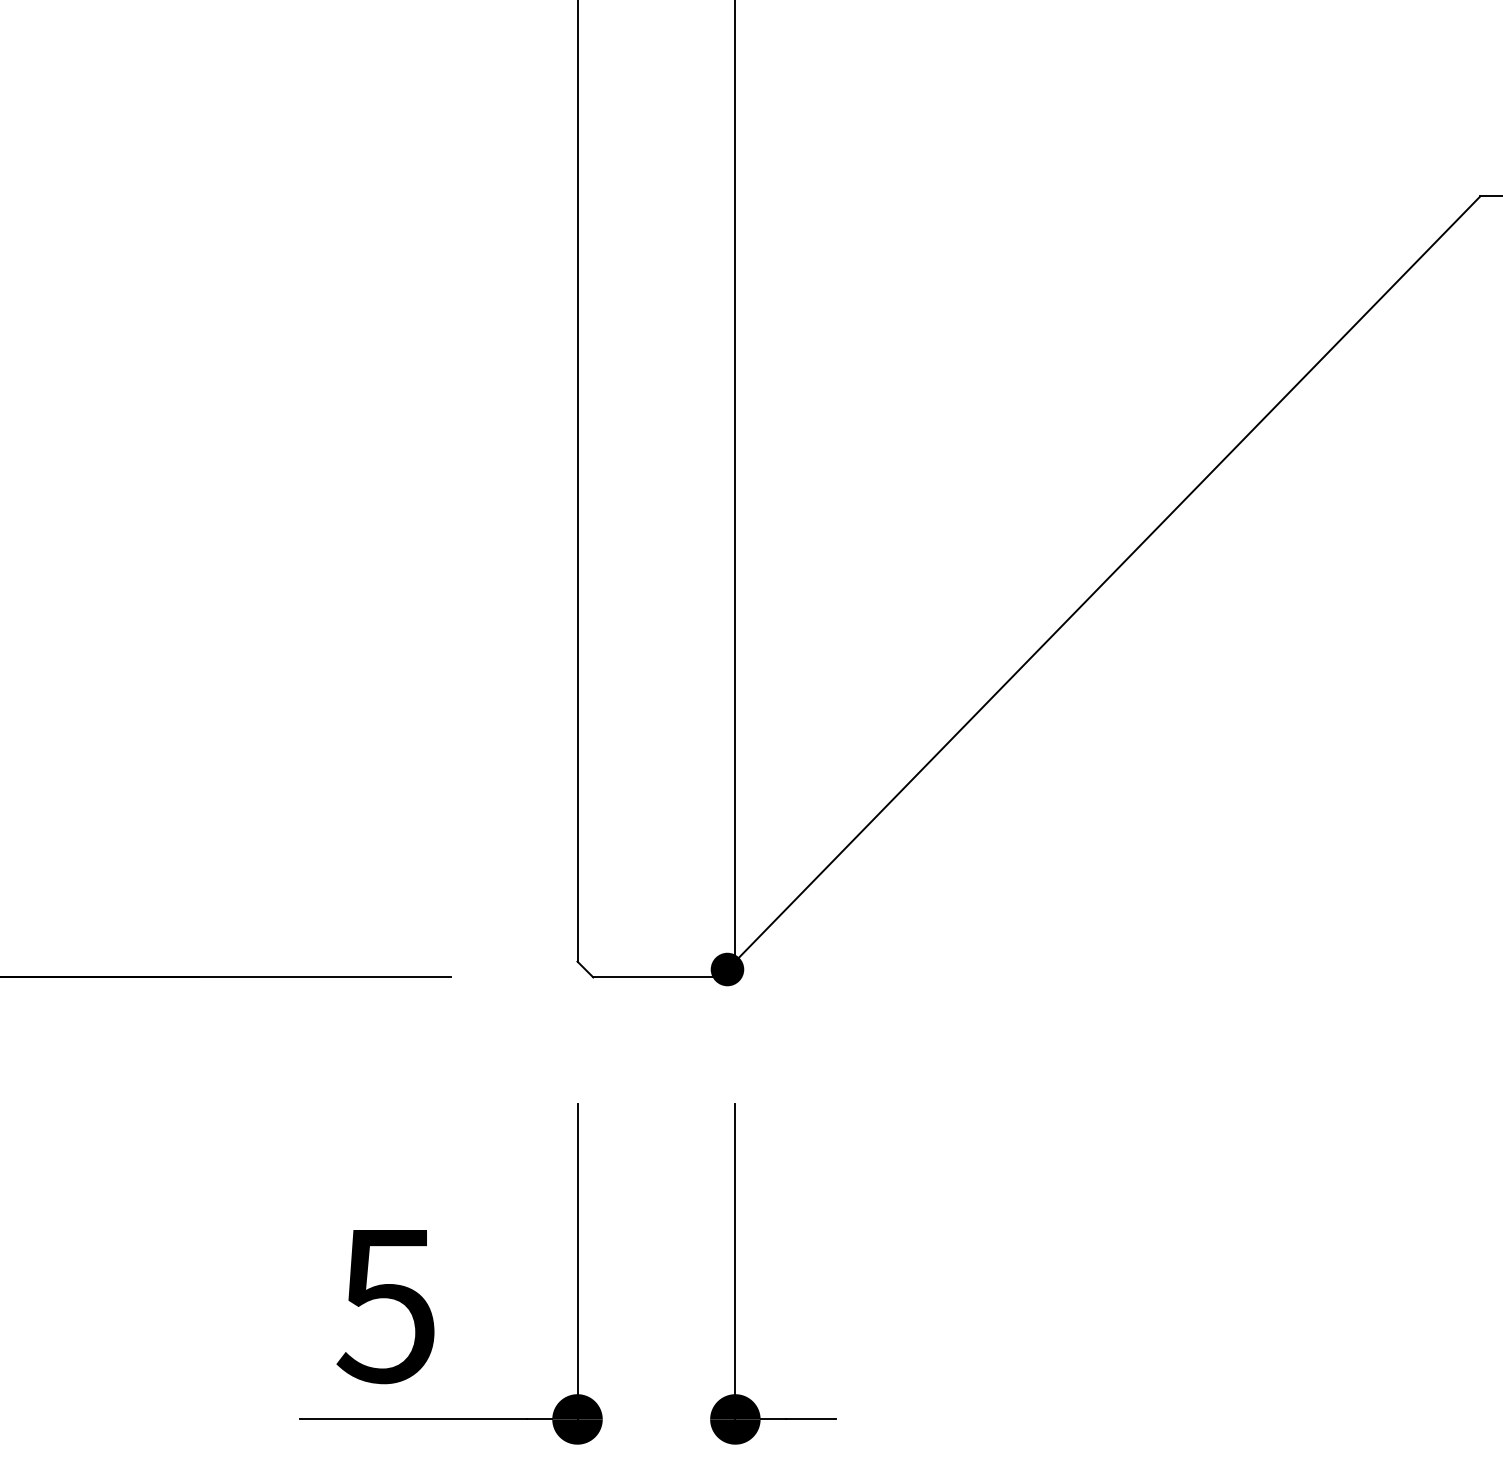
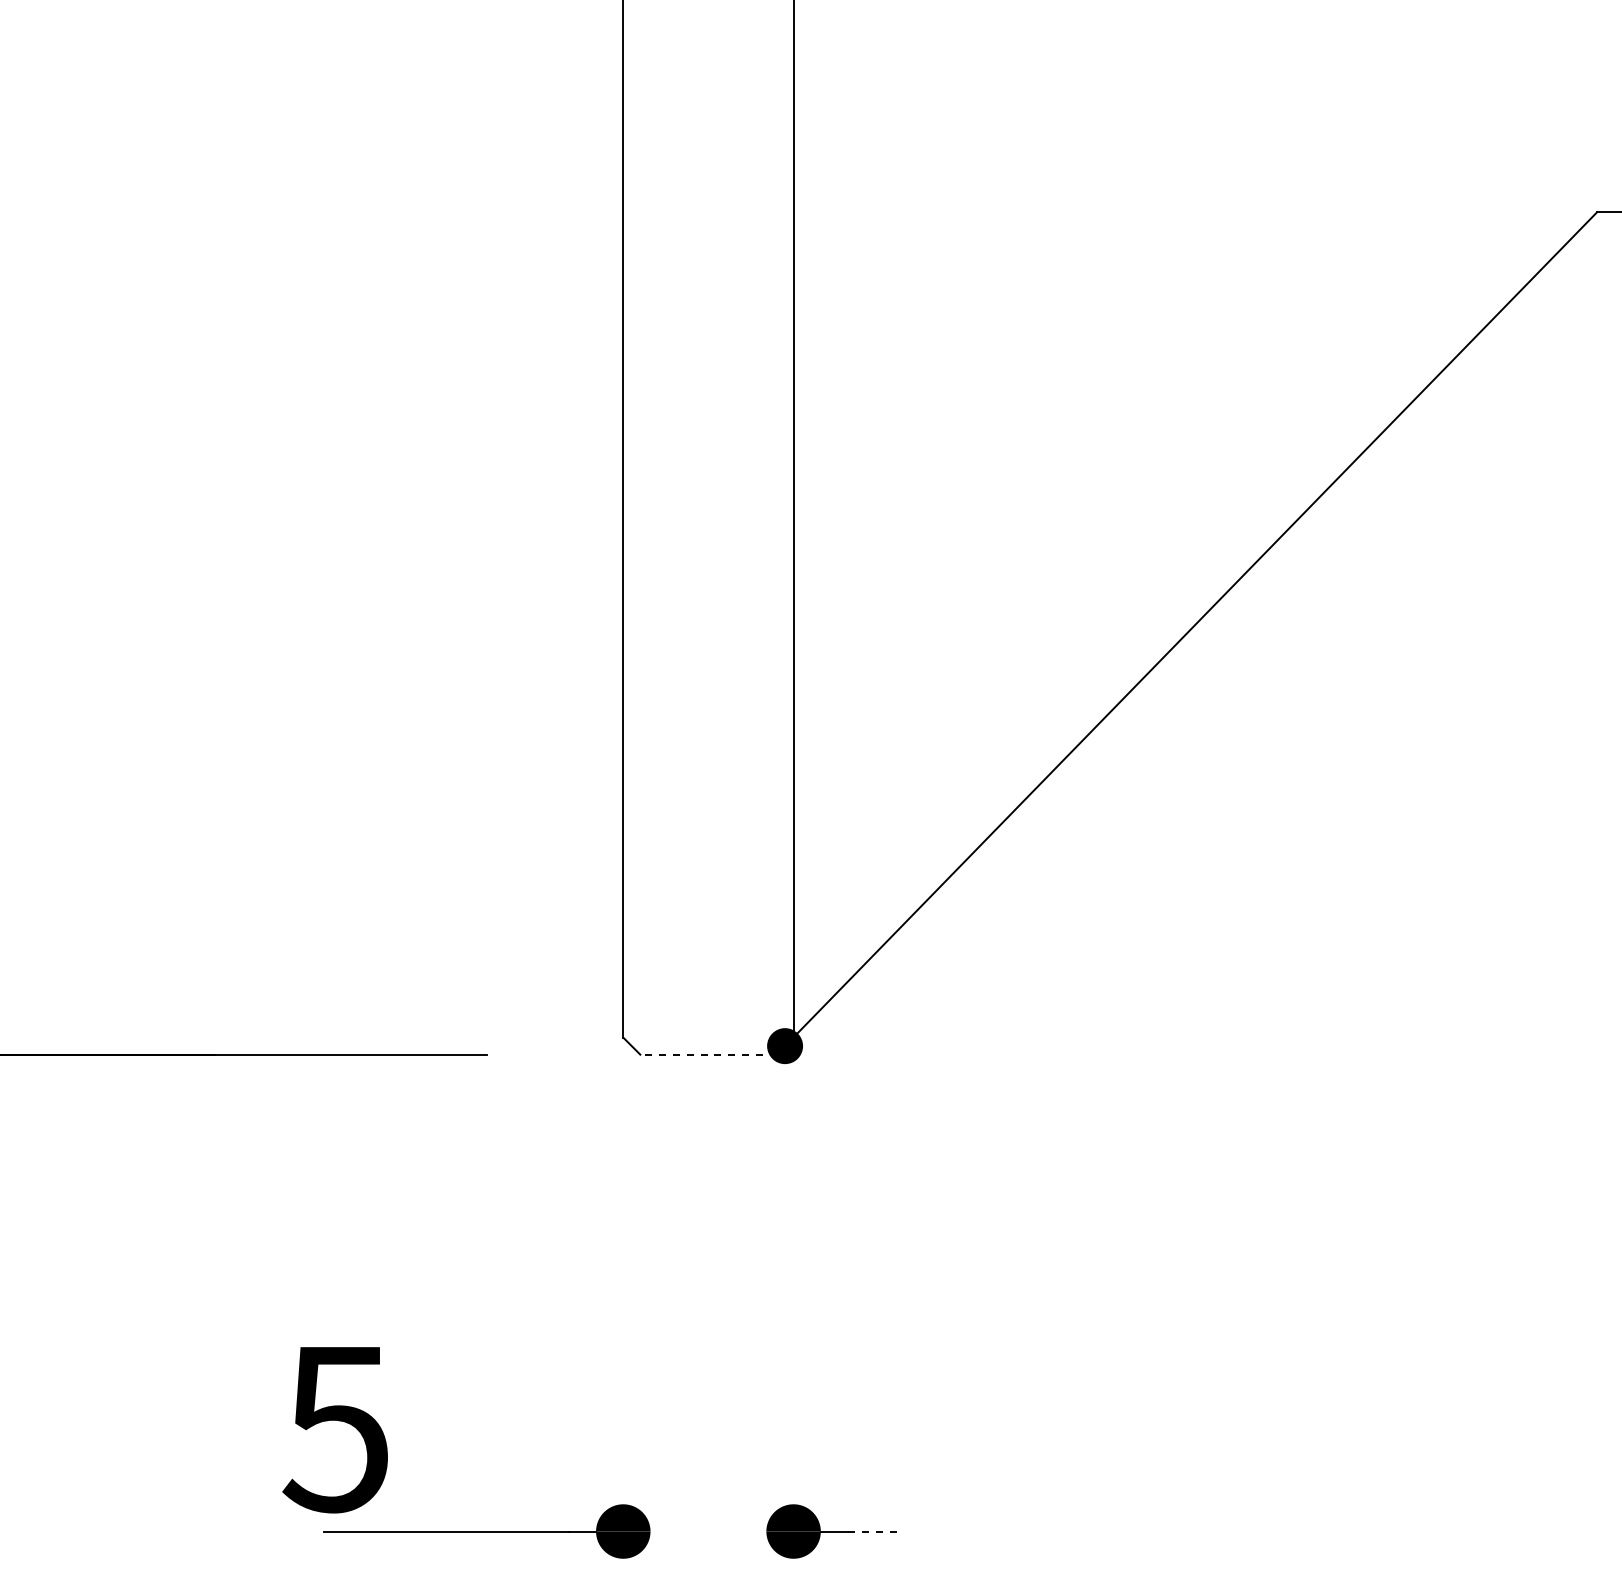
line: (655, 977) -> (707, 1054), solid -> dashed
line: (577, 1260) -> (623, 1360), removed
line: (735, 1260) -> (793, 1360), removed
text: (384, 1307) -> (334, 1430), moved
line: (811, 1419) -> (875, 1531), solid -> dashed

